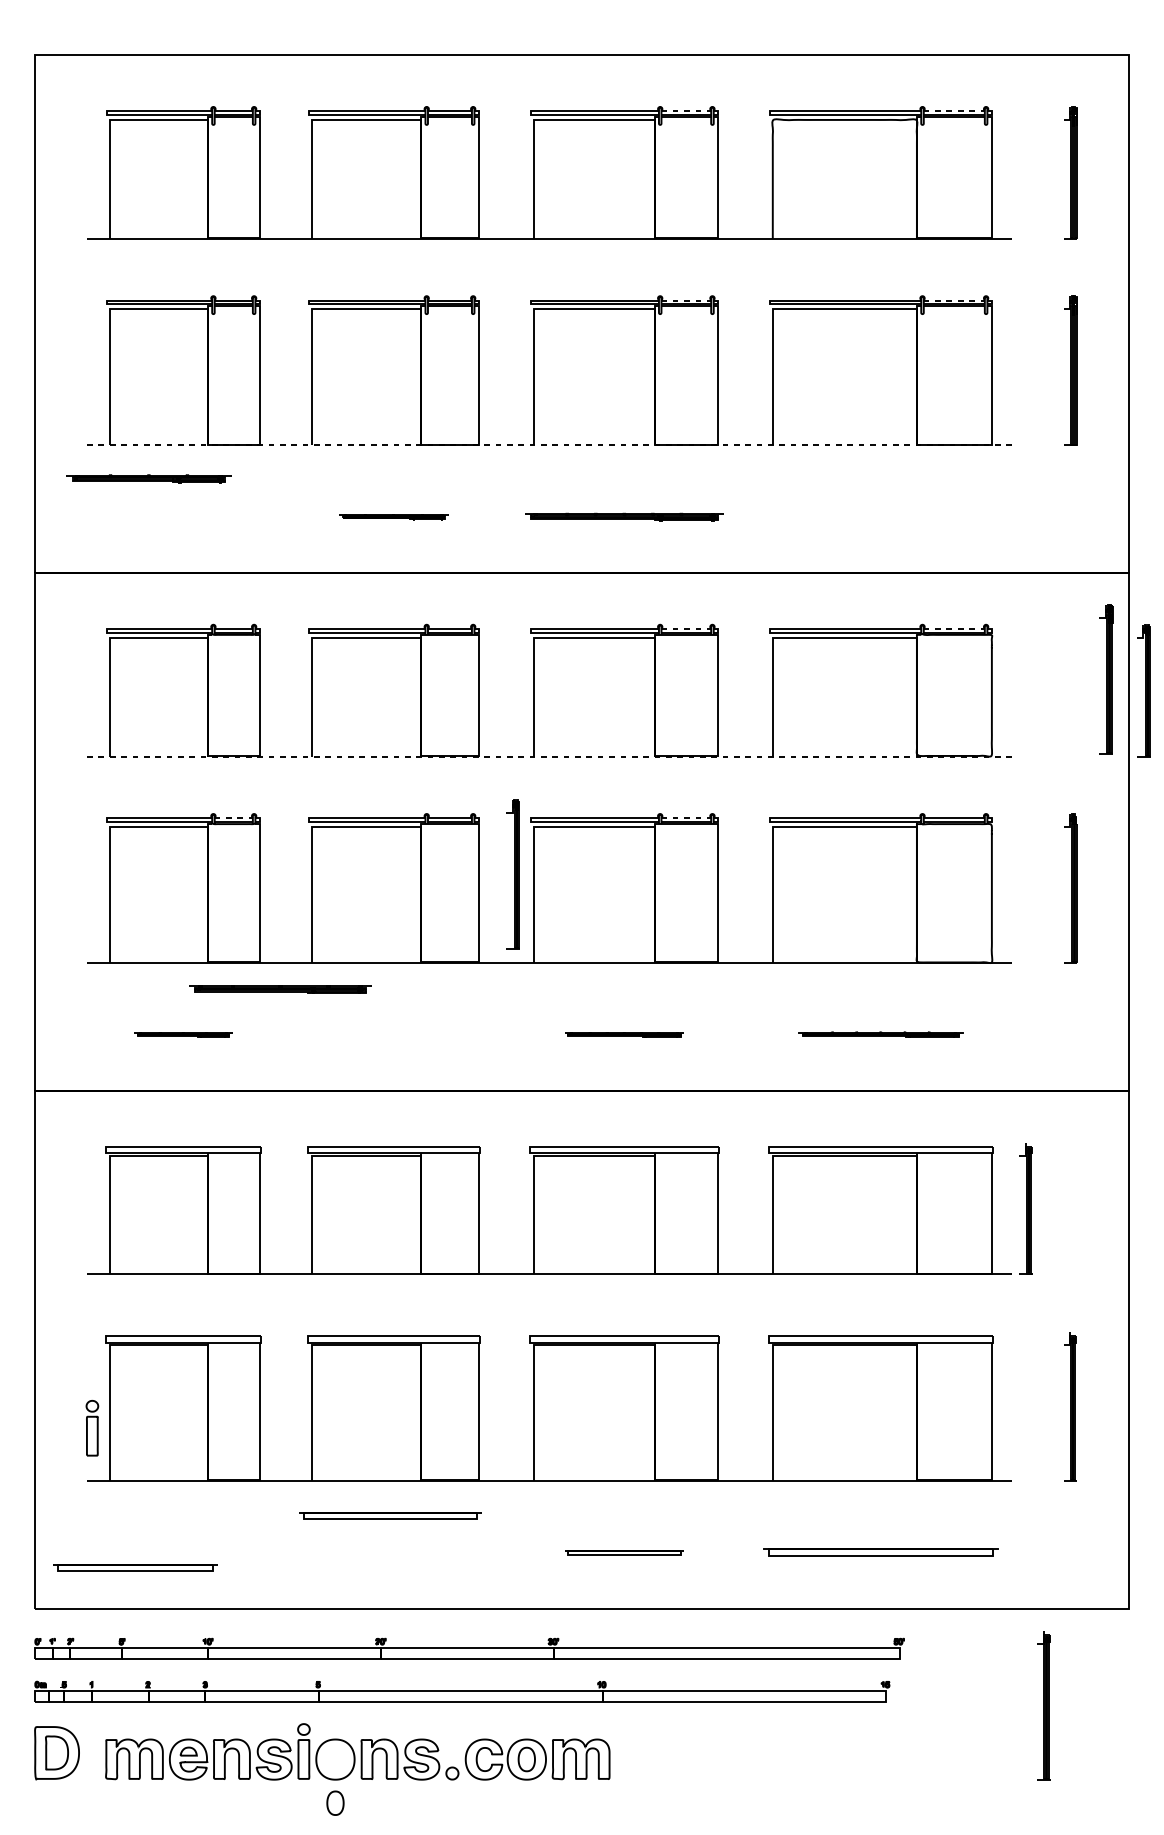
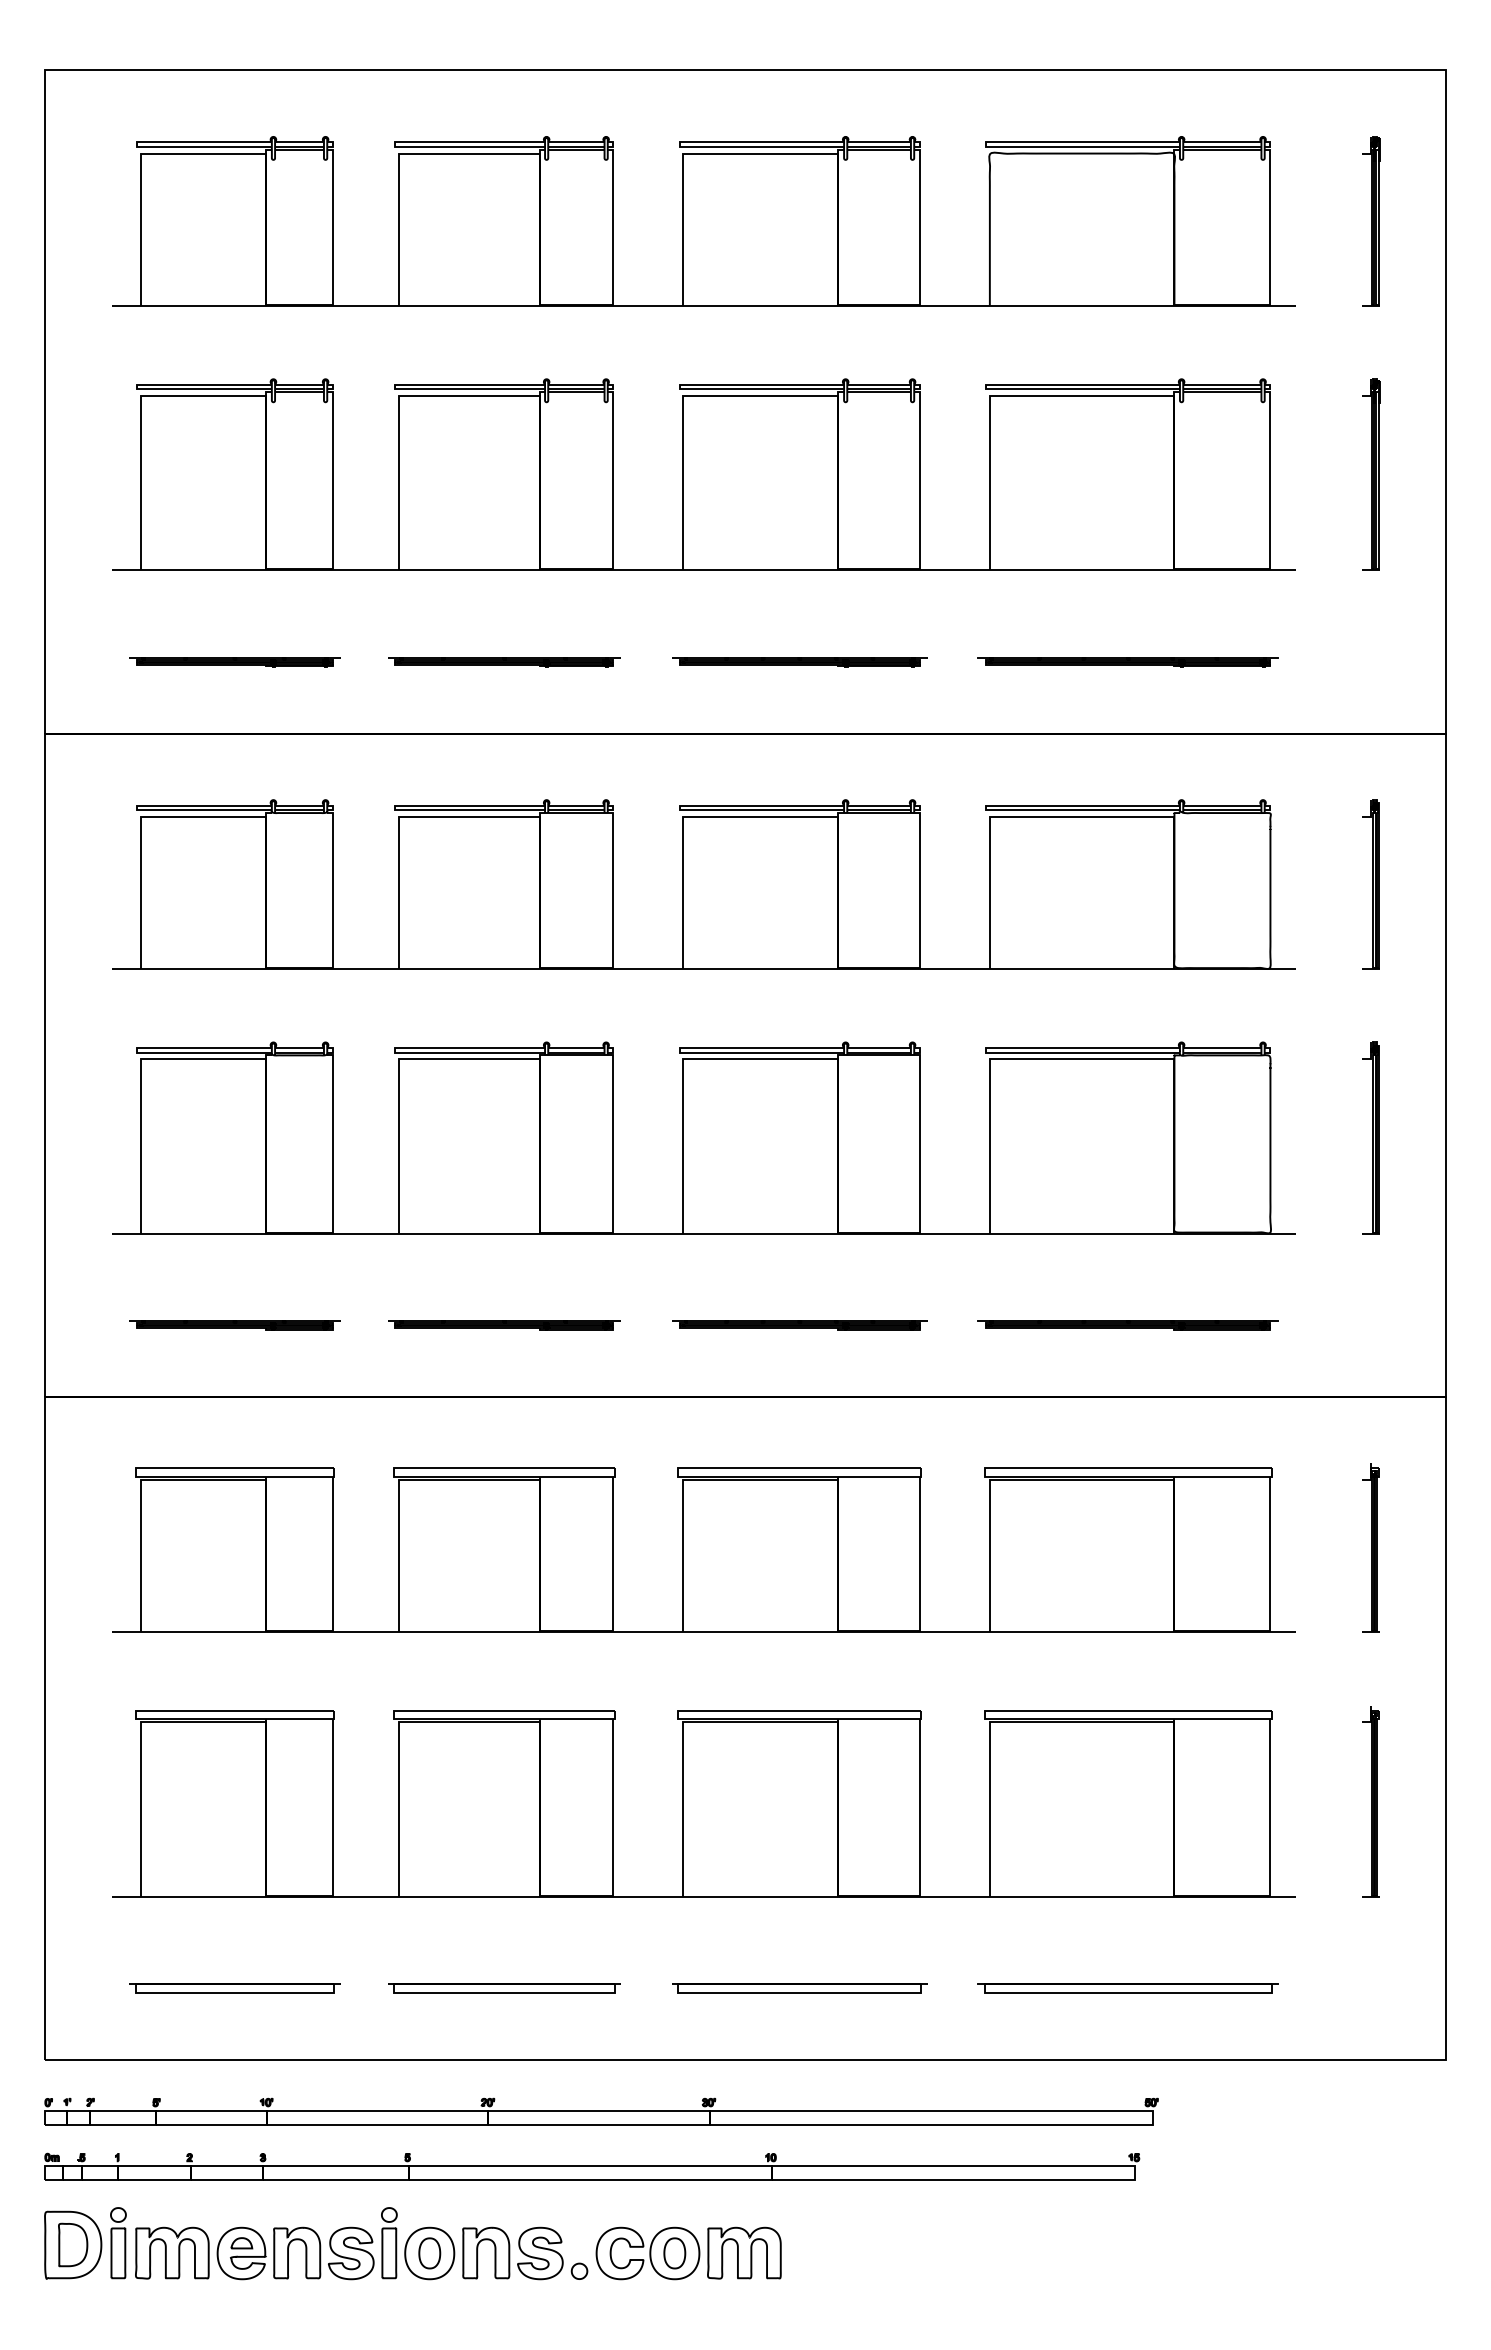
line: (686, 111) -> (879, 142), dashed -> solid
line: (954, 111) -> (1222, 142), dashed -> solid
line: (686, 300) -> (879, 384), dashed -> solid
line: (954, 300) -> (1222, 384), dashed -> solid
line: (549, 445) -> (704, 570), dashed -> solid
part: (148, 479) -> (234, 662), moved
part: (393, 517) -> (504, 662), size x1.67
part: (880, 517) -> (1127, 662), added
line: (686, 628) -> (879, 805), dashed -> solid
line: (954, 628) -> (1222, 805), dashed -> solid
part: (1106, 678) -> (1417, 869), removed
part: (1143, 690) -> (1370, 884), moved
line: (549, 757) -> (704, 969), dashed -> solid
line: (234, 817) -> (300, 1047), dashed -> solid
line: (686, 817) -> (879, 1047), dashed -> solid
part: (512, 874) -> (656, 1119), removed
part: (280, 989) -> (504, 1325), moved
part: (183, 1035) -> (234, 1325), size x1.67
part: (624, 1035) -> (799, 1325), size x1.67
part: (880, 1035) -> (1127, 1325), size x1.43
part: (1025, 1208) -> (1370, 1547), moved
part: (92, 1428) -> (118, 2243), moved
part: (390, 1515) -> (504, 1988), moved
part: (624, 1552) -> (799, 1988), size x1.67
part: (135, 1568) -> (234, 1988), moved
part: (1043, 1705) -> (1336, 2184), removed
part: (335, 1803) -> (429, 2253), moved

